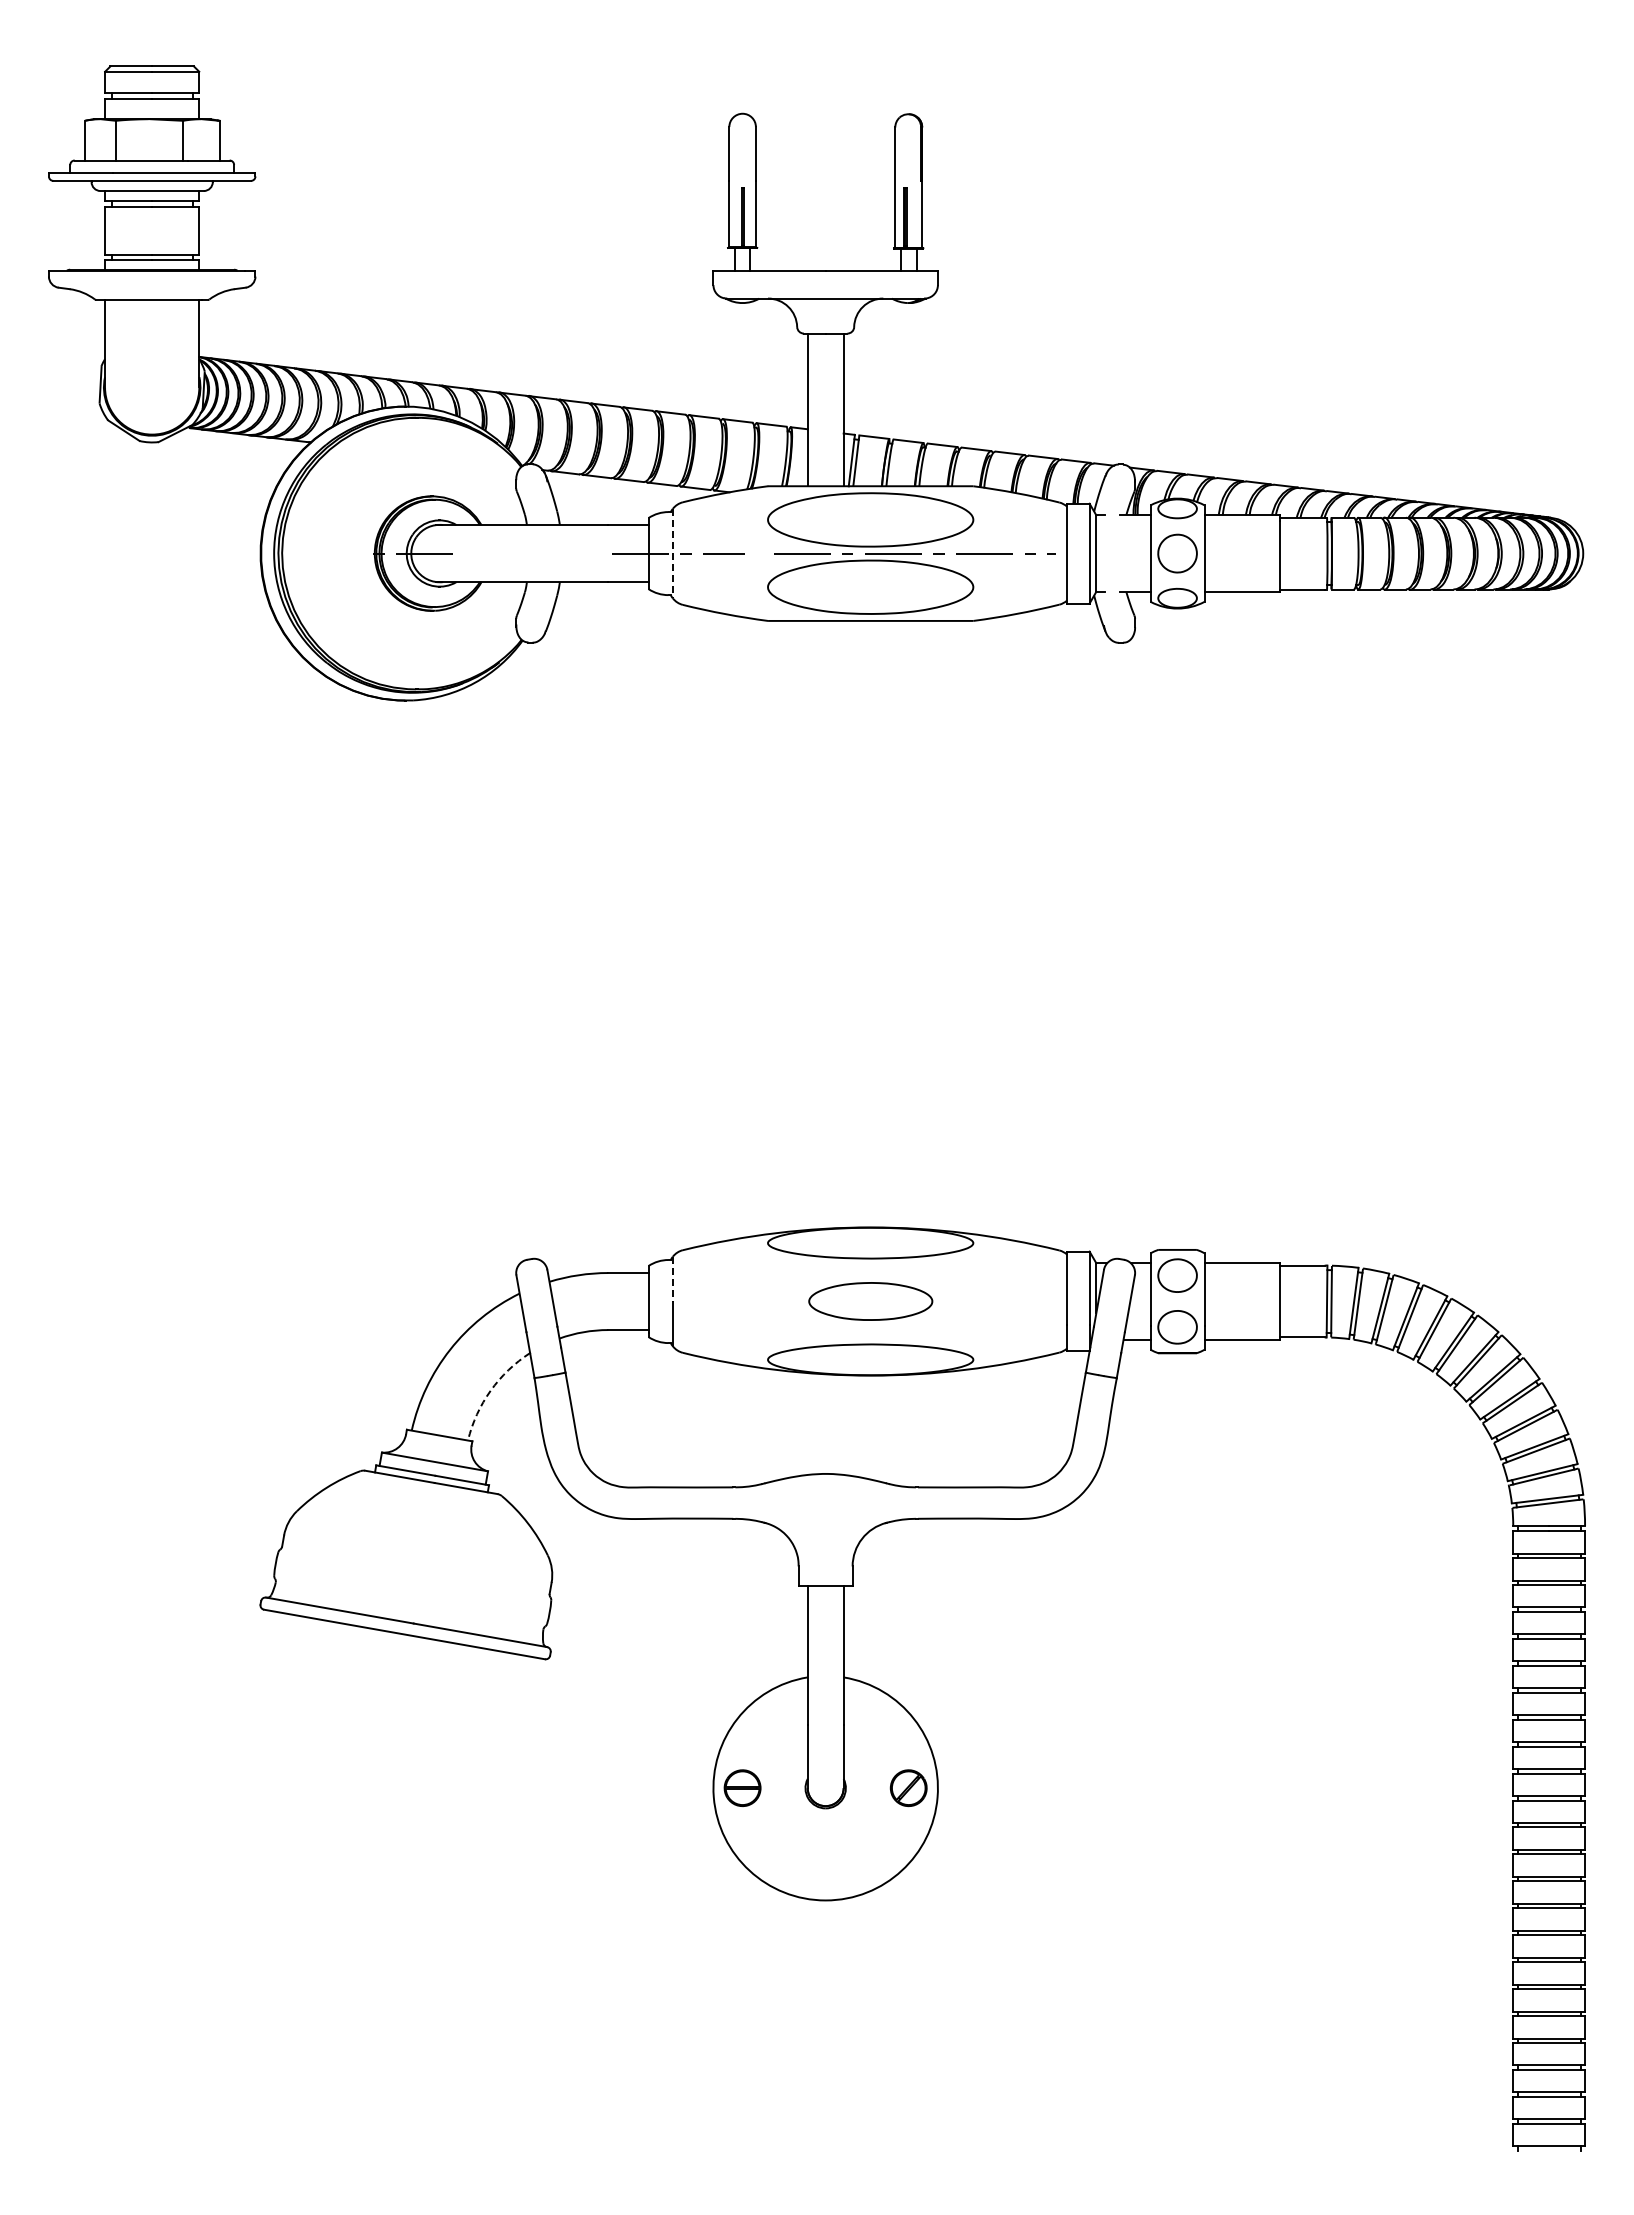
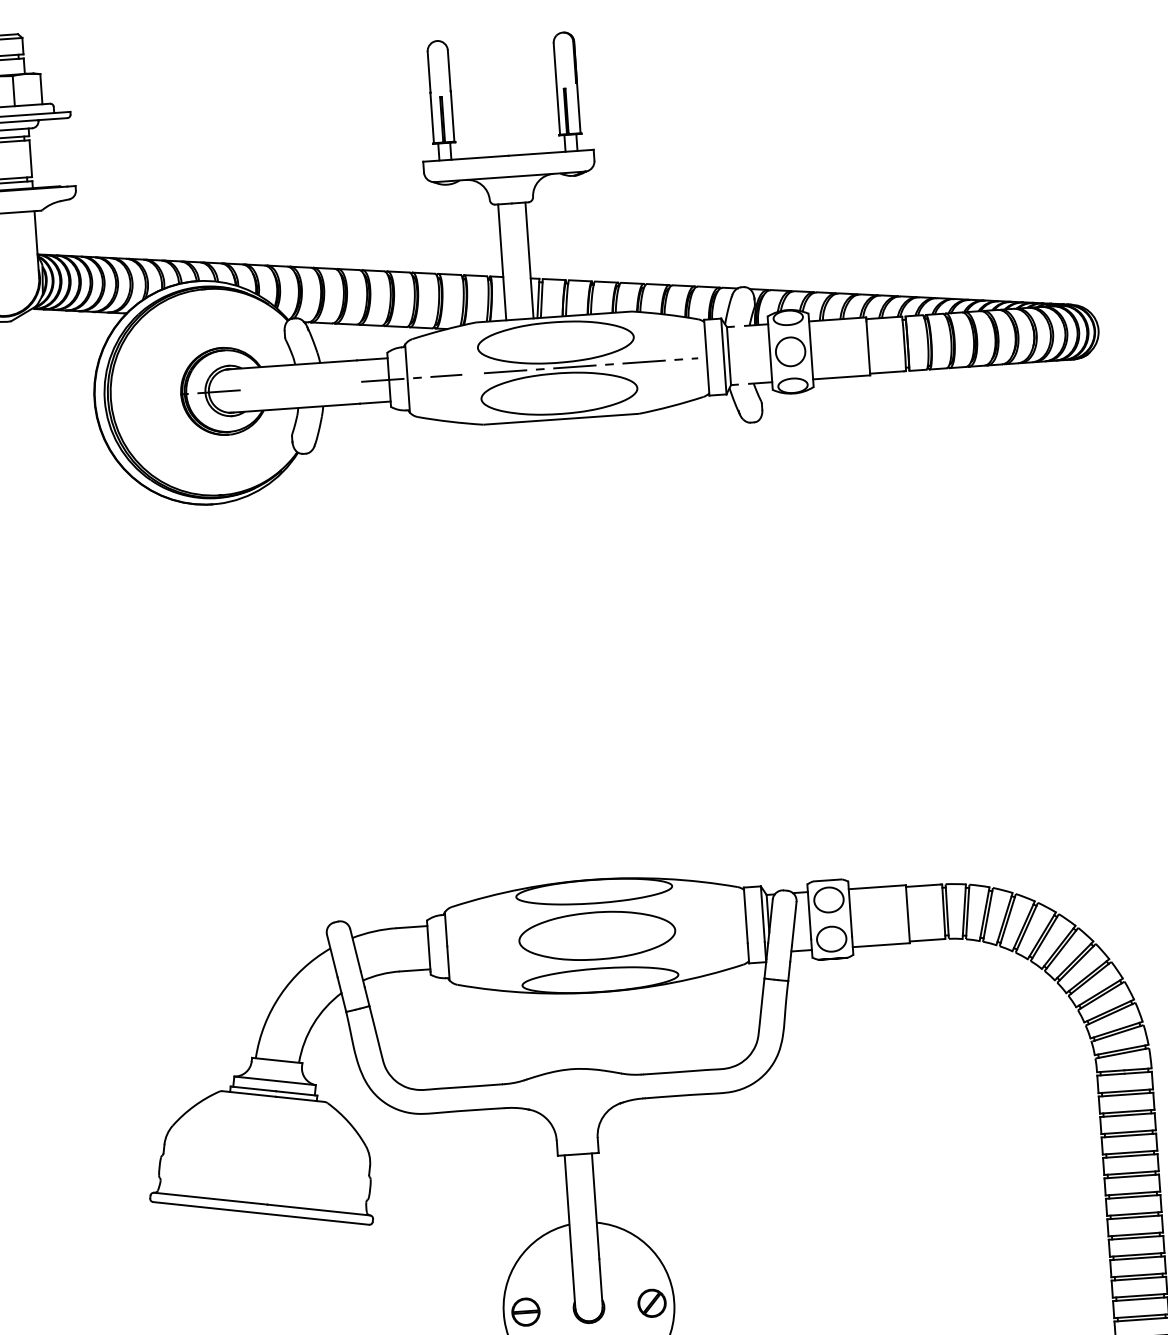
line: (672, 553) -> (407, 378), dashed -> solid
line: (672, 1279) -> (445, 929), dashed -> solid
part: (870, 1301) -> (597, 935), size x1.67
arc: (490, 1390) -> (313, 1023), dashed -> solid

